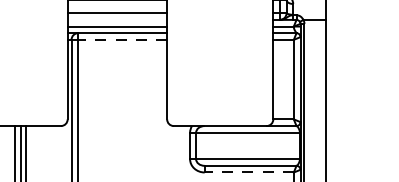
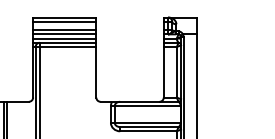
line: (117, 20) -> (64, 34), added
line: (121, 40) -> (67, 47), dashed -> solid
line: (249, 172) -> (148, 131), dashed -> solid

